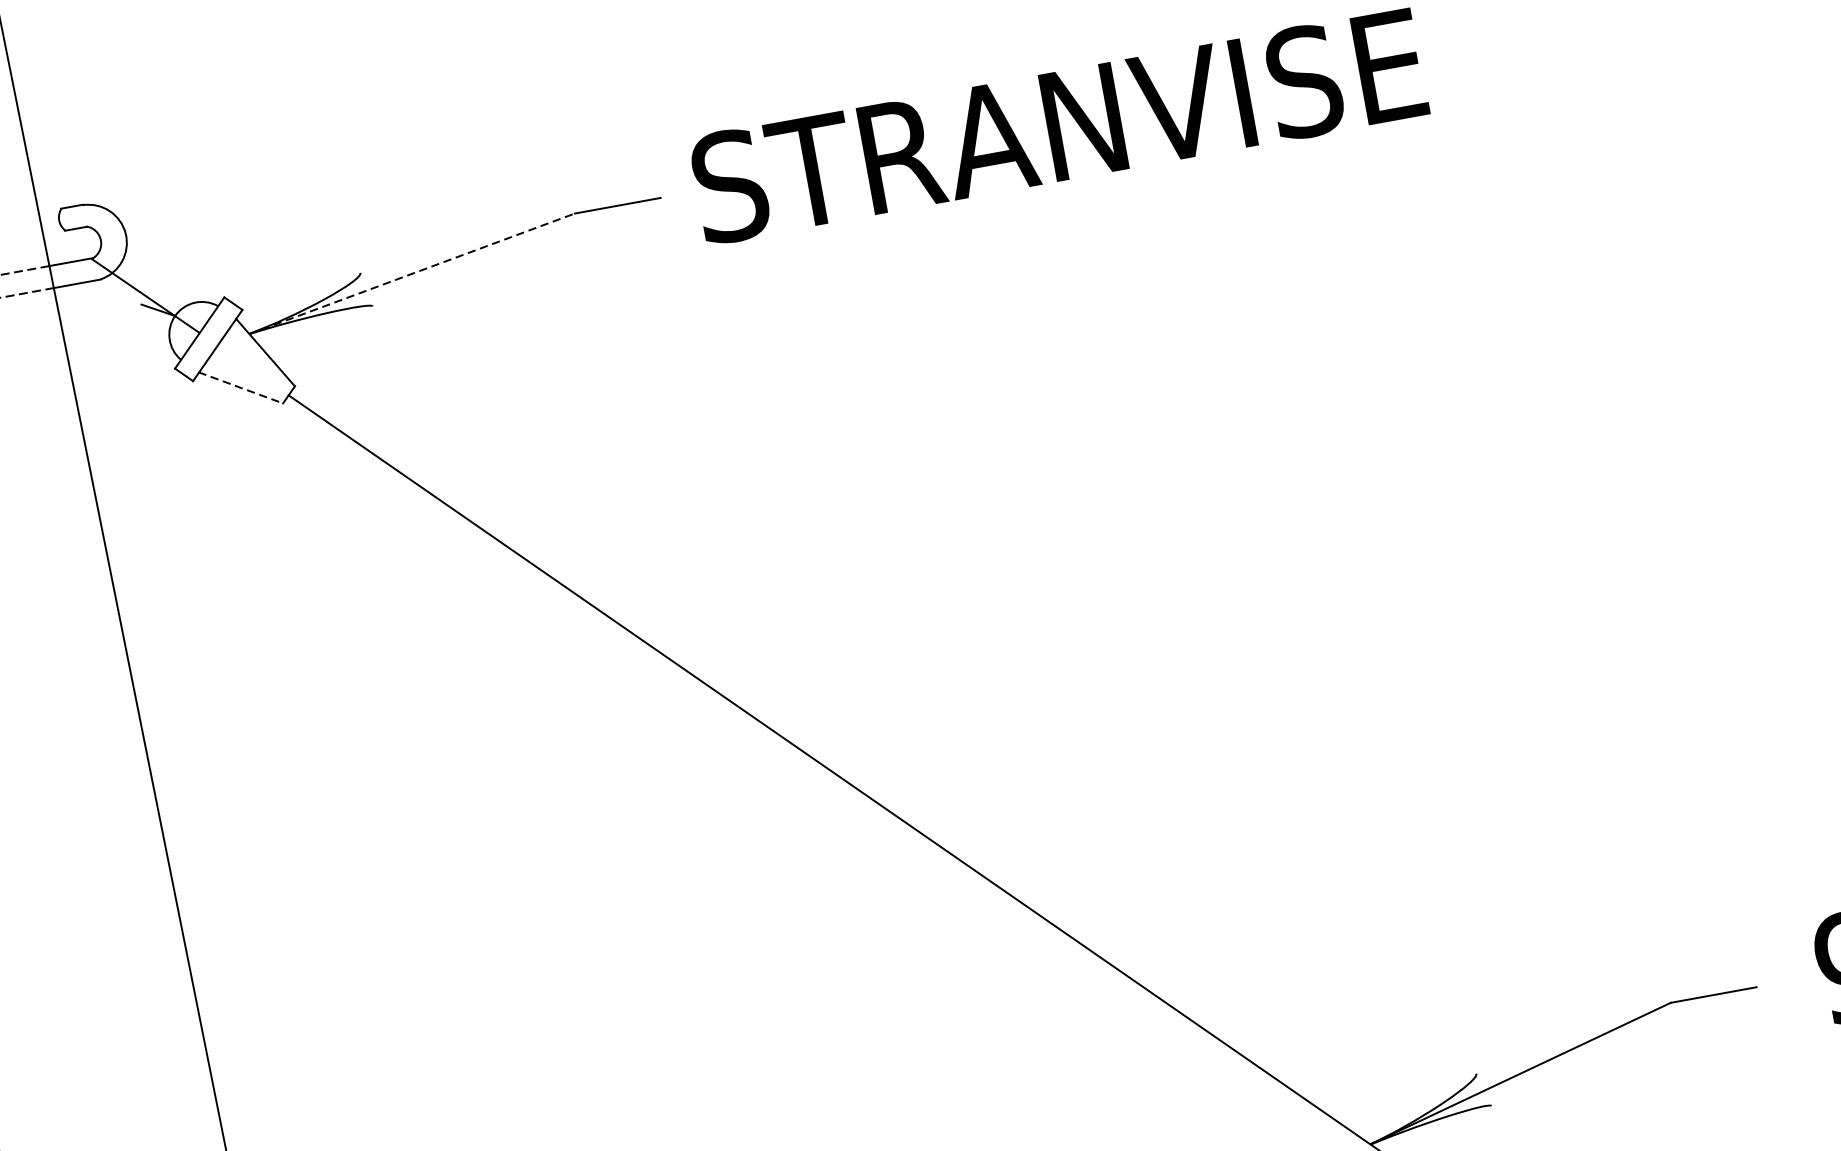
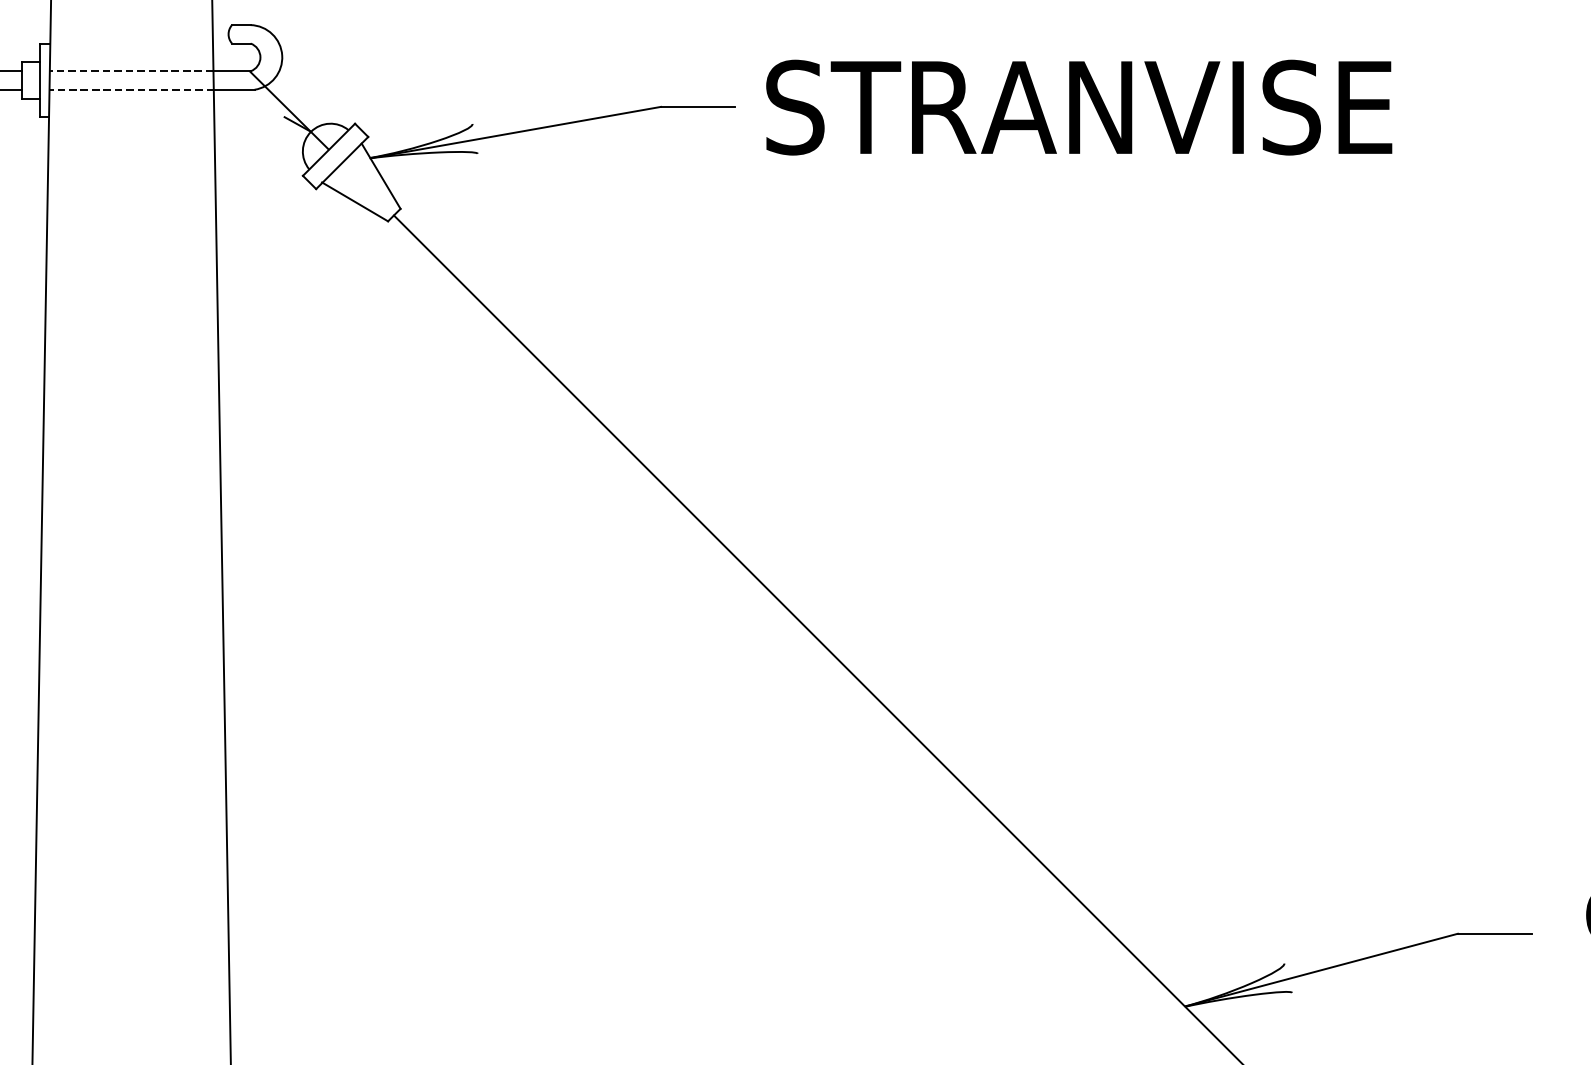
line: (411, 273) -> (515, 132), dashed -> solid
line: (241, 388) -> (355, 202), dashed -> solid

